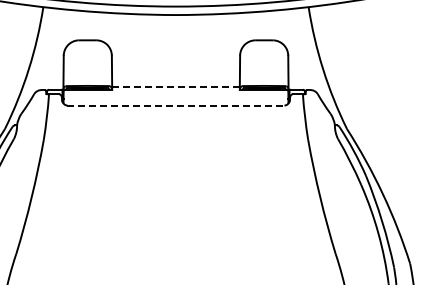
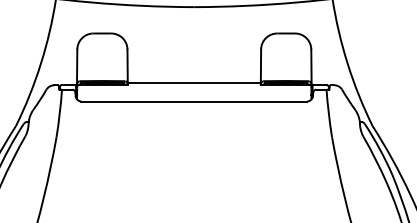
line: (176, 87) -> (194, 82), dashed -> solid
line: (175, 105) -> (193, 101), dashed -> solid

